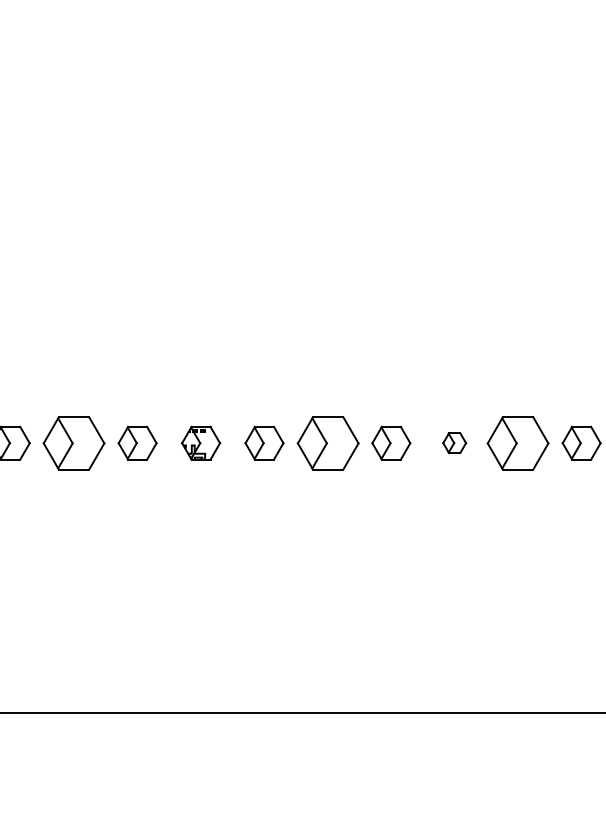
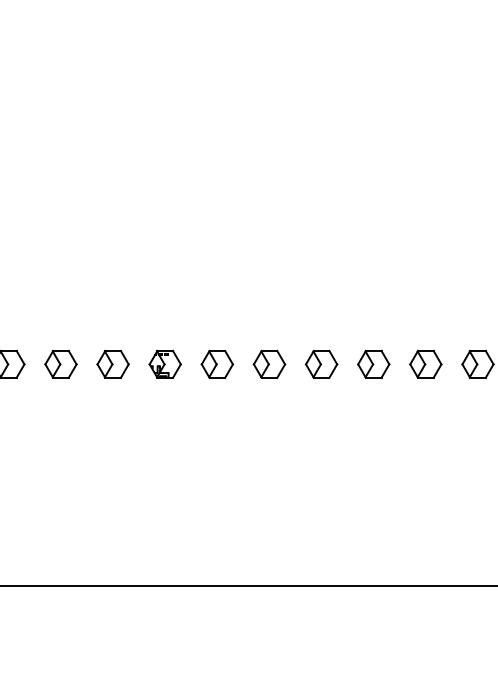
part: (74, 442) -> (61, 363), size x0.62
part: (327, 442) -> (269, 363), size x0.62
part: (454, 442) -> (373, 363), size x1.67
part: (518, 442) -> (426, 363), size x0.62

